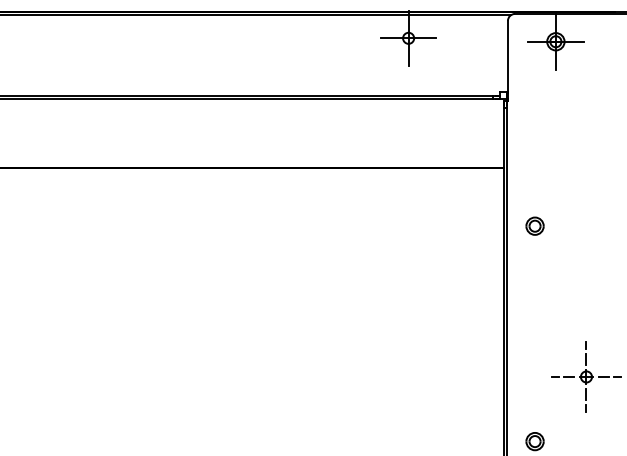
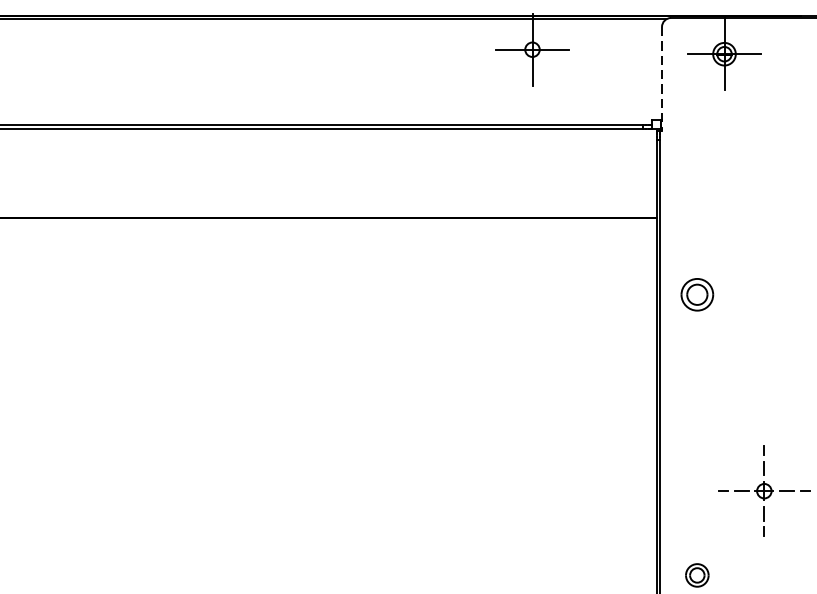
line: (507, 60) -> (661, 78), solid -> dashed
part: (534, 225) -> (696, 293), size x1.4

